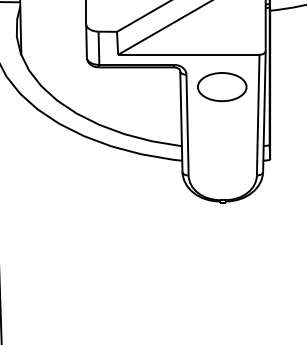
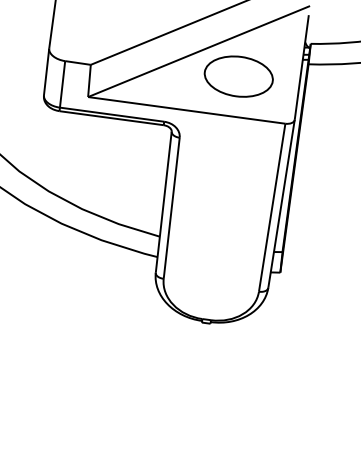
part: (222, 87) -> (239, 77), moved

